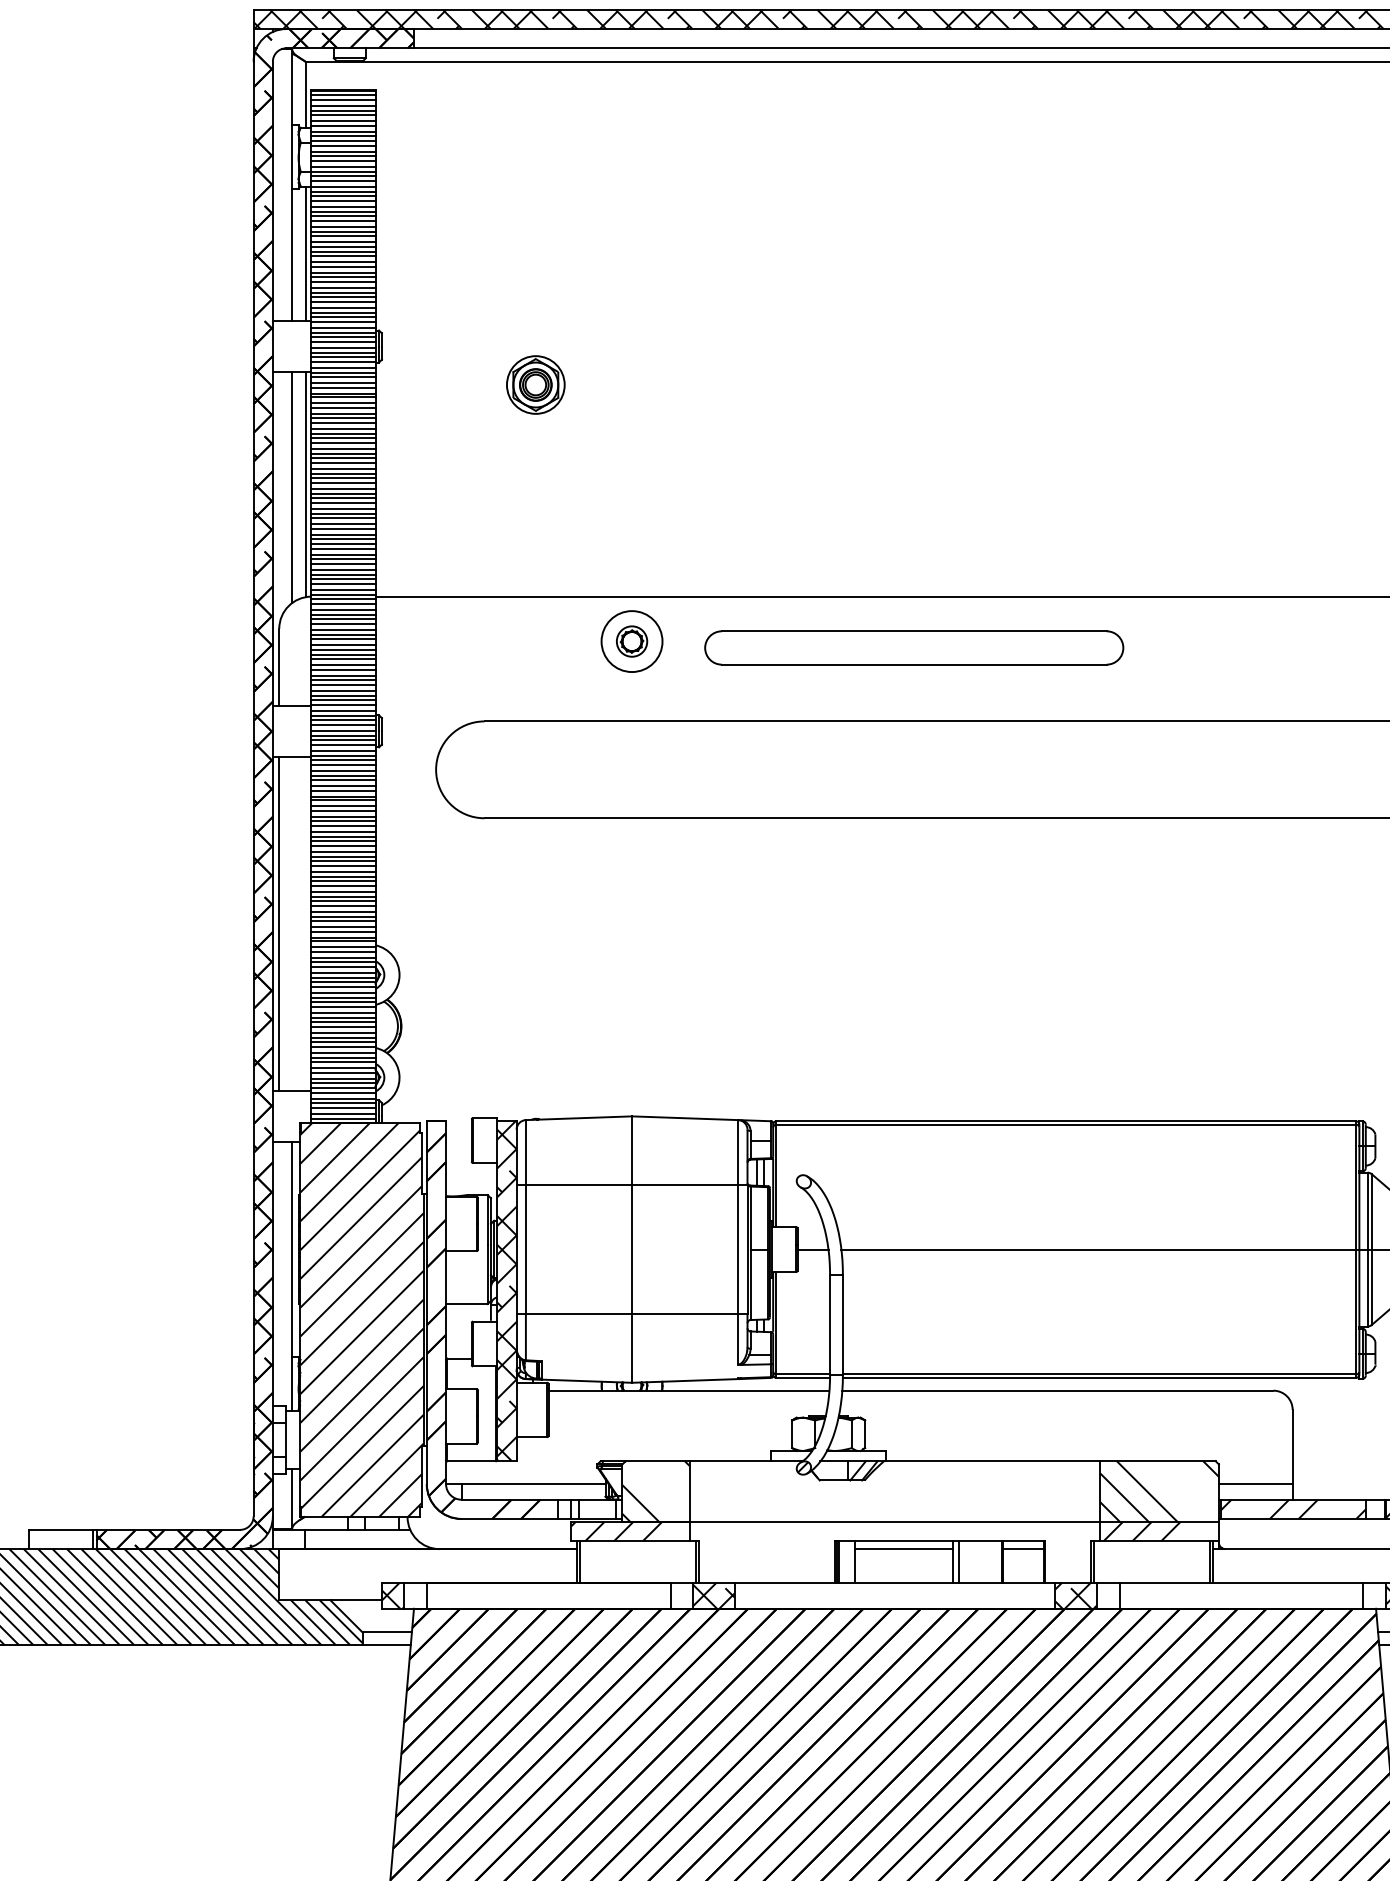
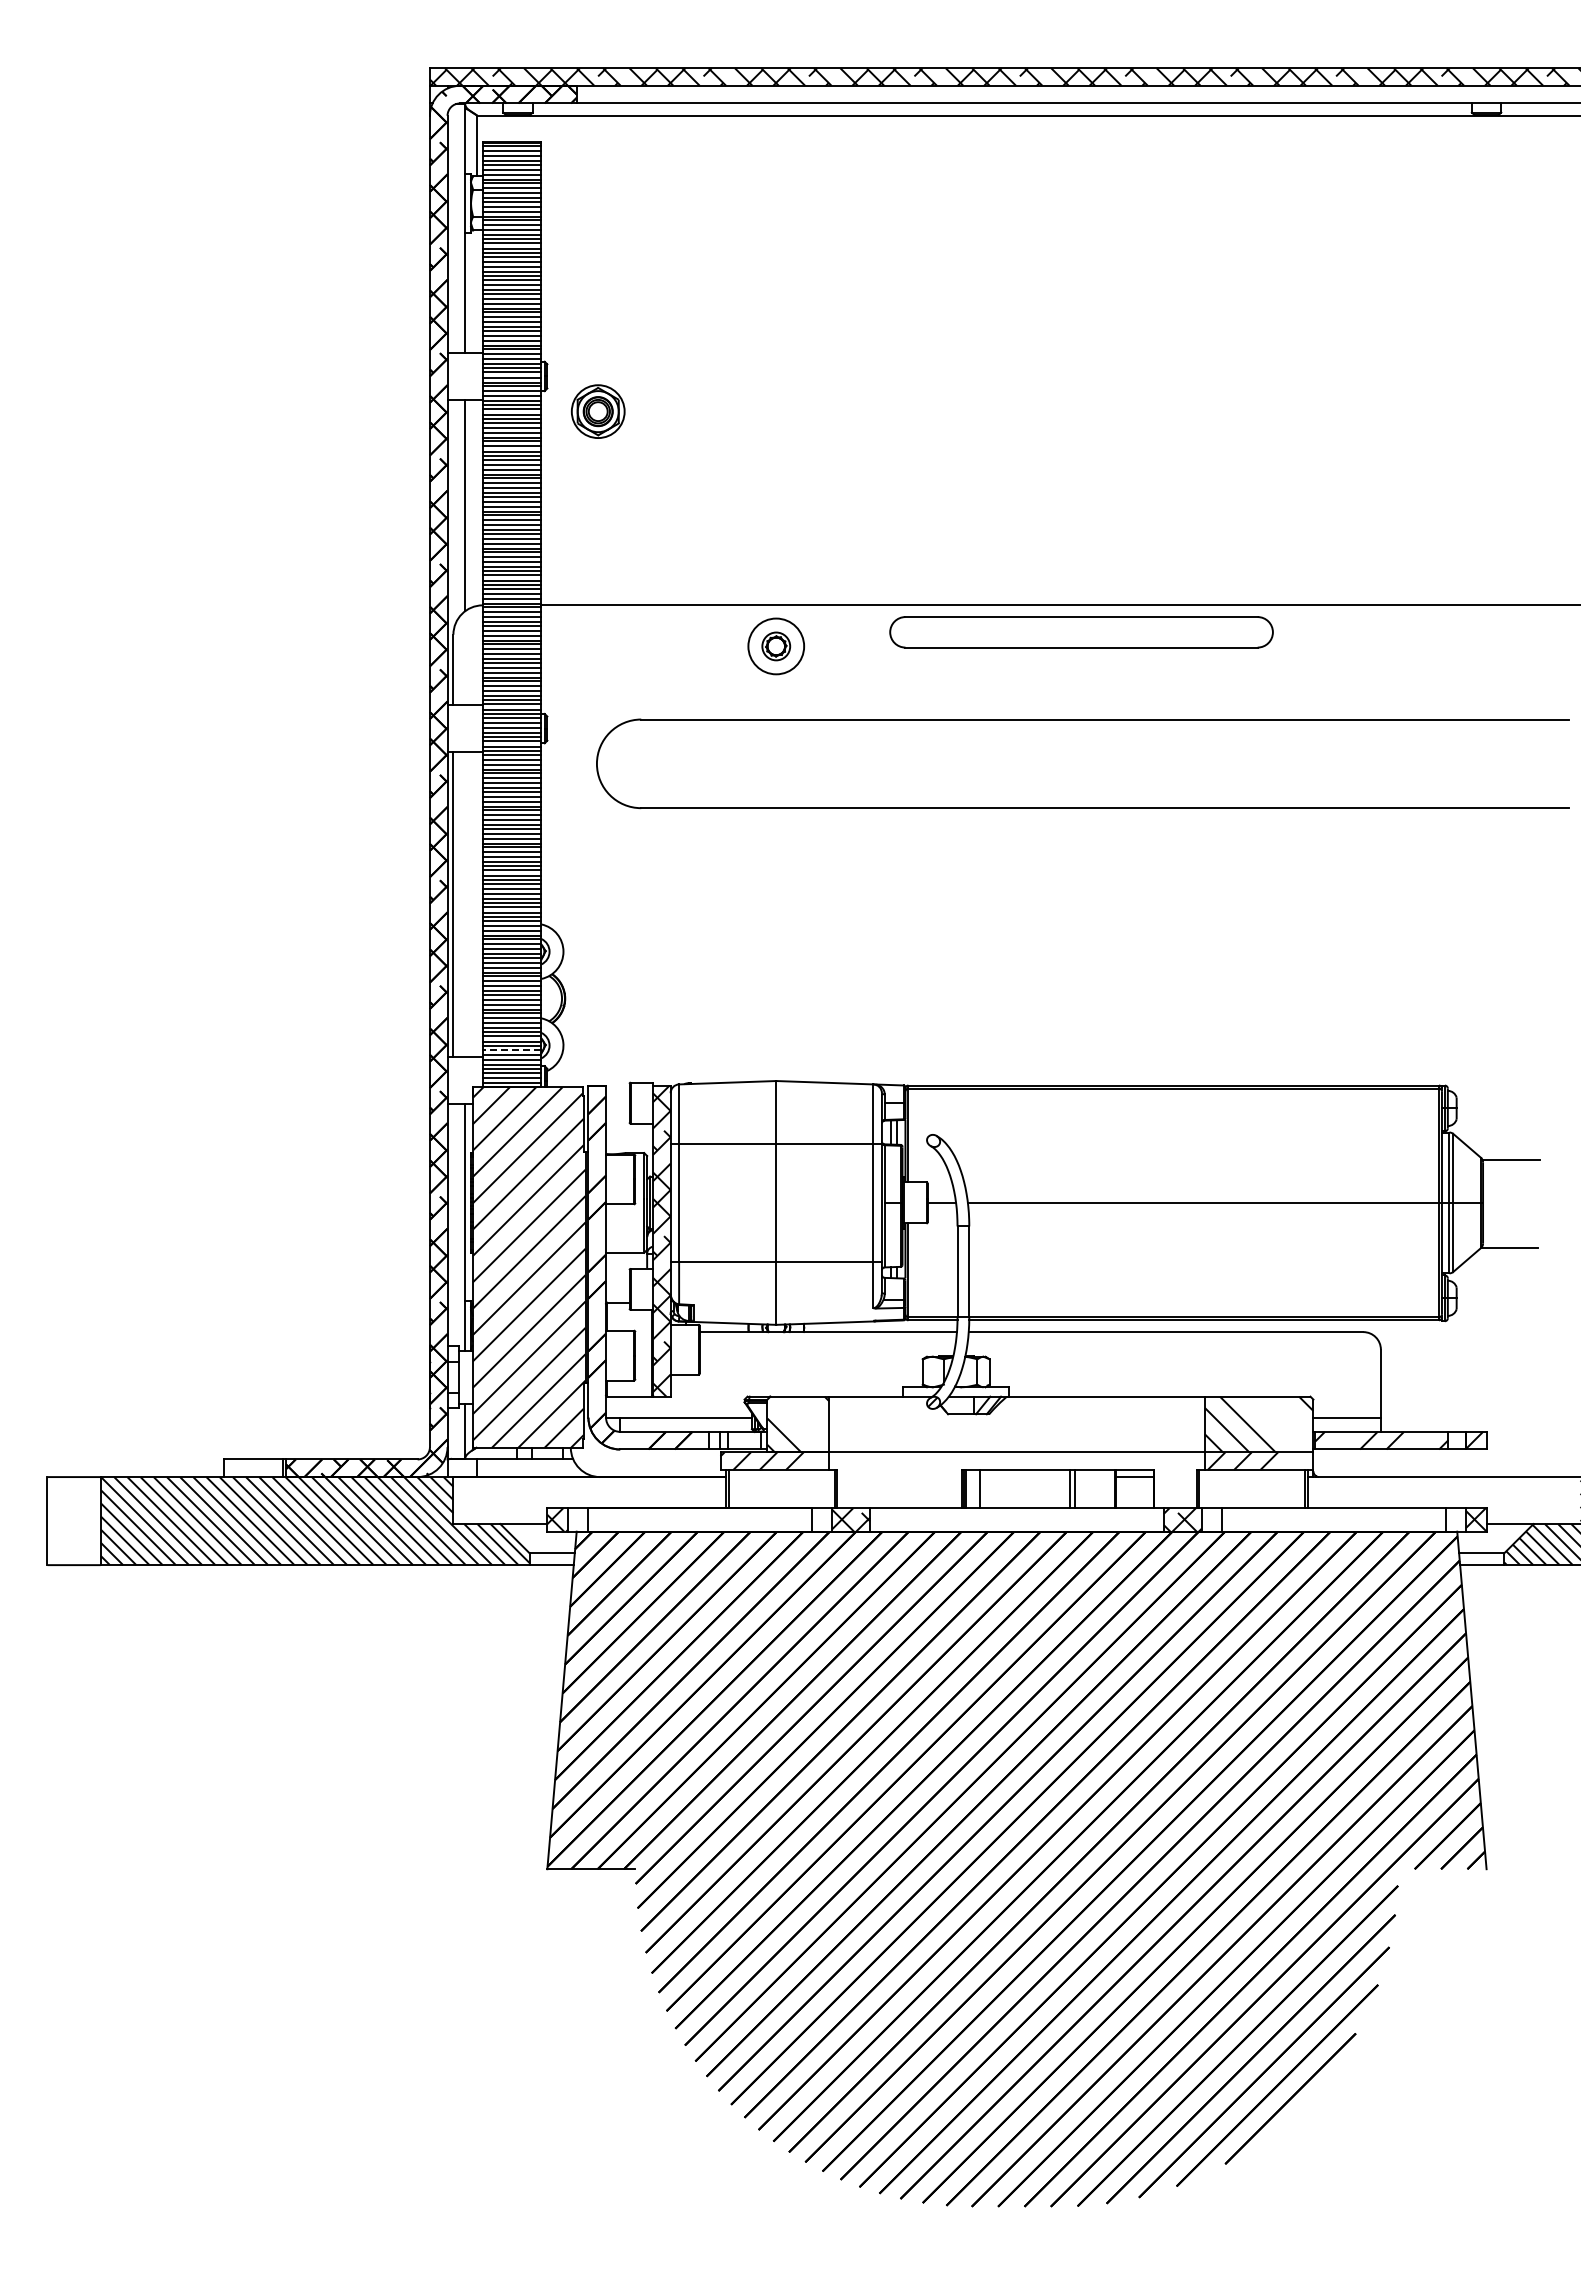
line: (305, 253) -> (477, 291), removed
part: (535, 384) -> (597, 411), moved
line: (305, 484) -> (477, 502), removed
part: (914, 648) -> (1081, 632), moved
line: (342, 1083) -> (511, 1050), solid -> dashed
line: (903, 1549) -> (1024, 1477), removed

